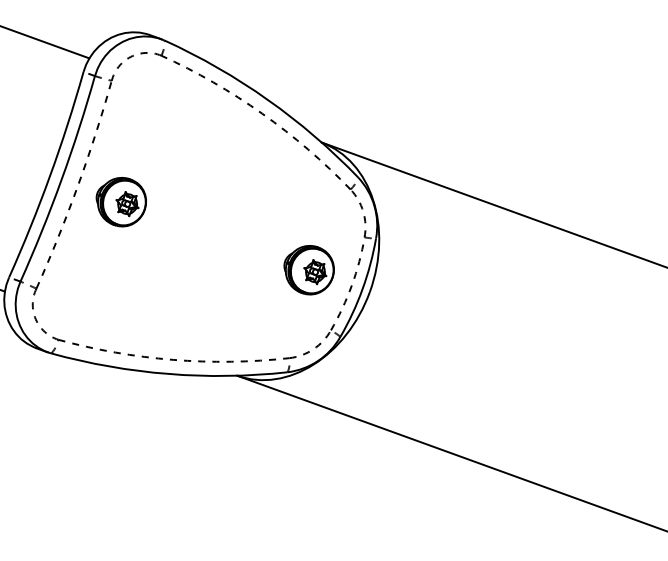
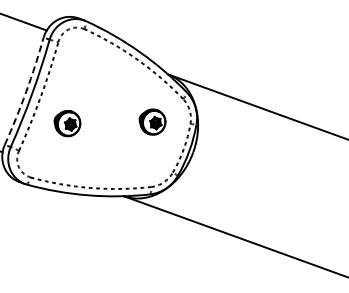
arc: (50, 175) -> (26, 91), solid -> dashed
part: (121, 202) -> (67, 123), moved
part: (309, 269) -> (152, 121), moved

